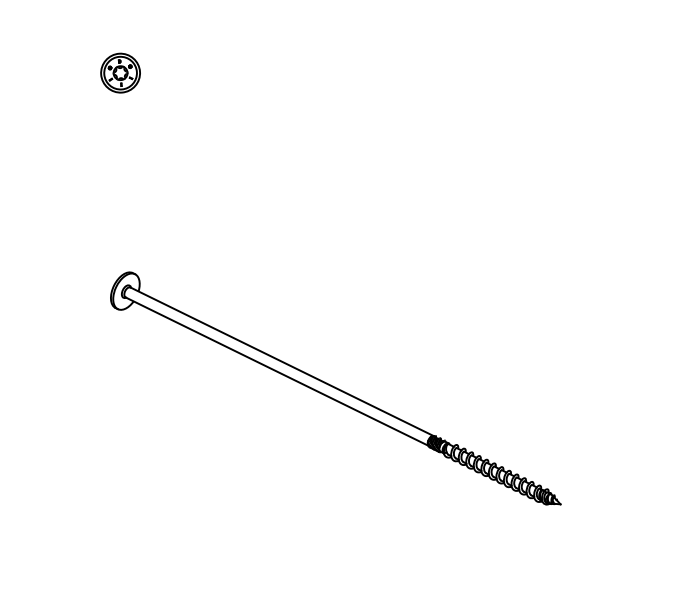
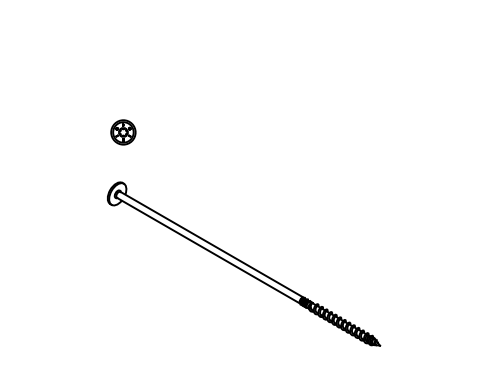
part: (120, 73) -> (123, 132), moved

